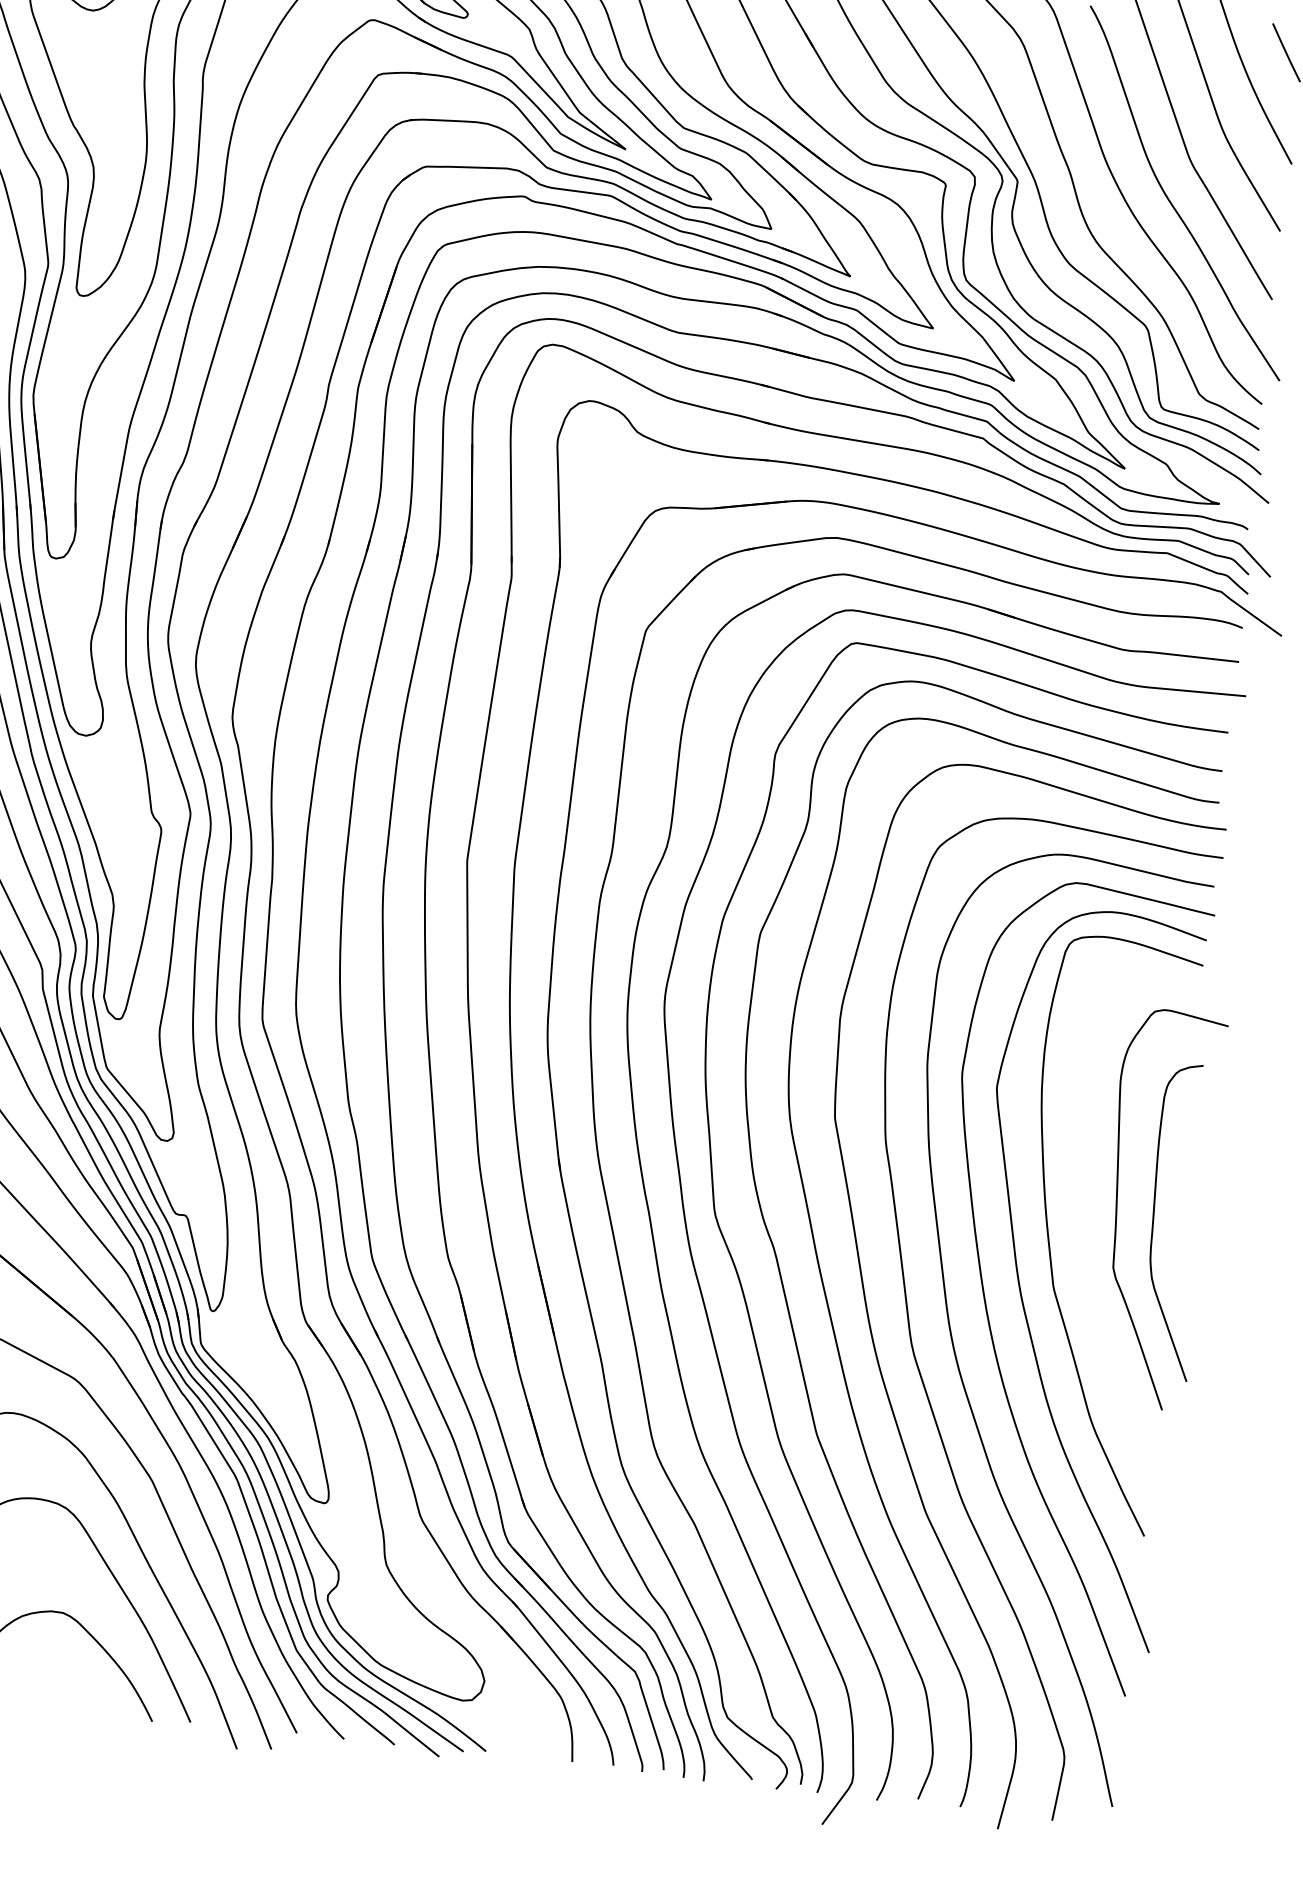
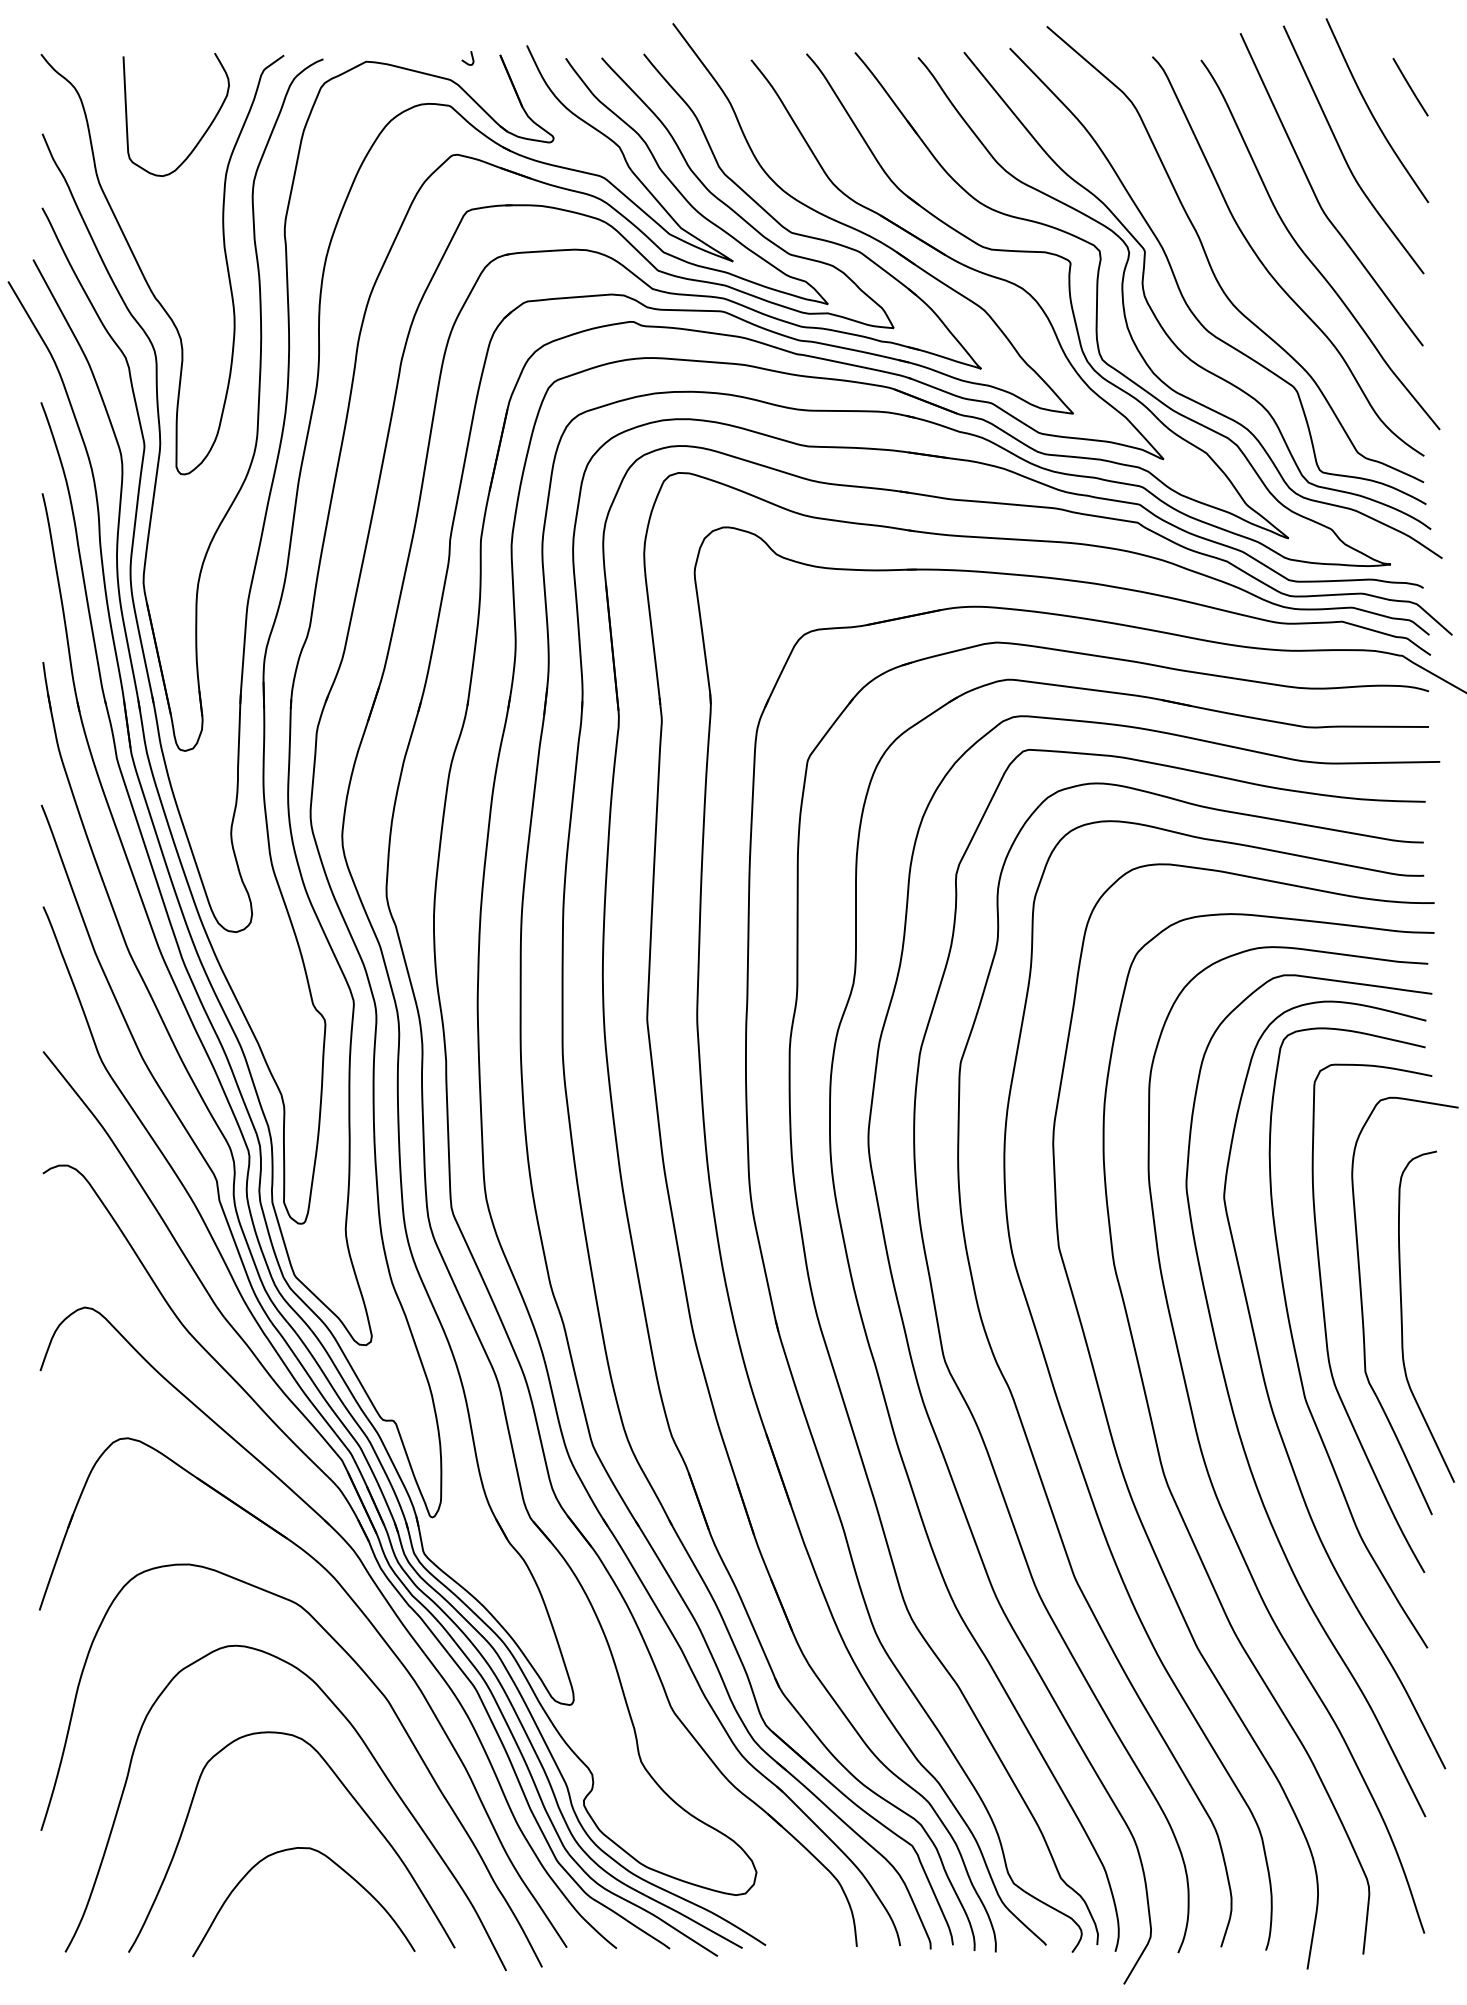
curve: (1080, 1212) -> (1325, 1317), added

